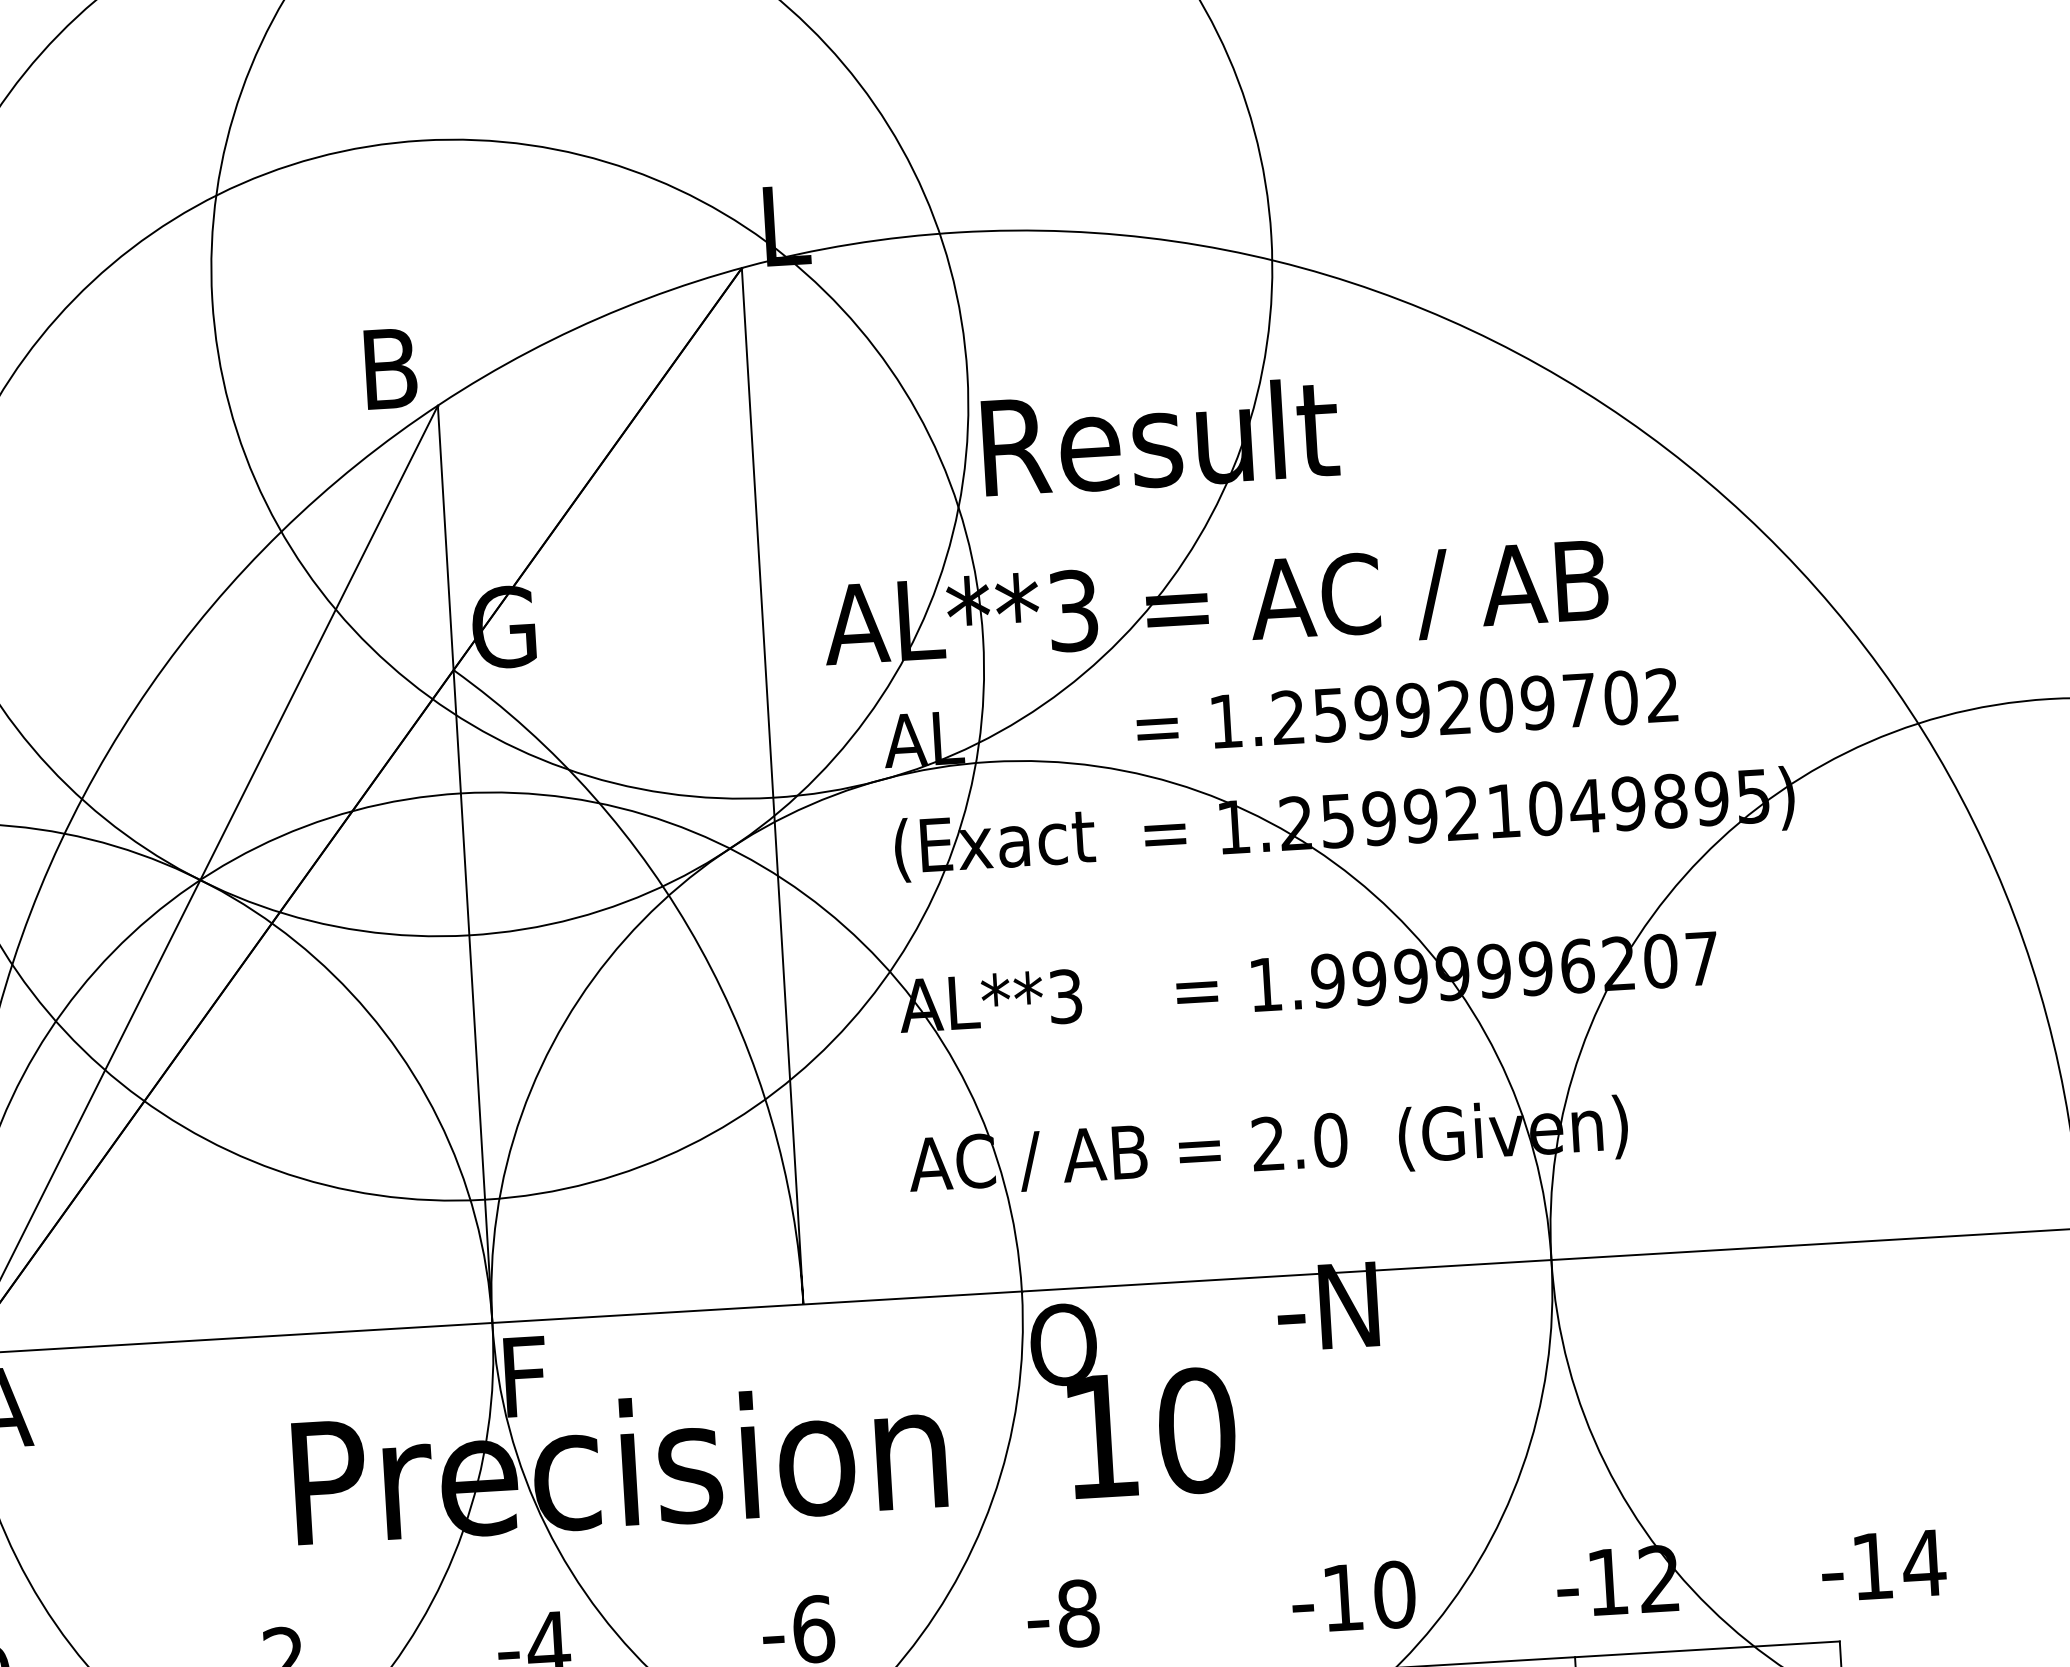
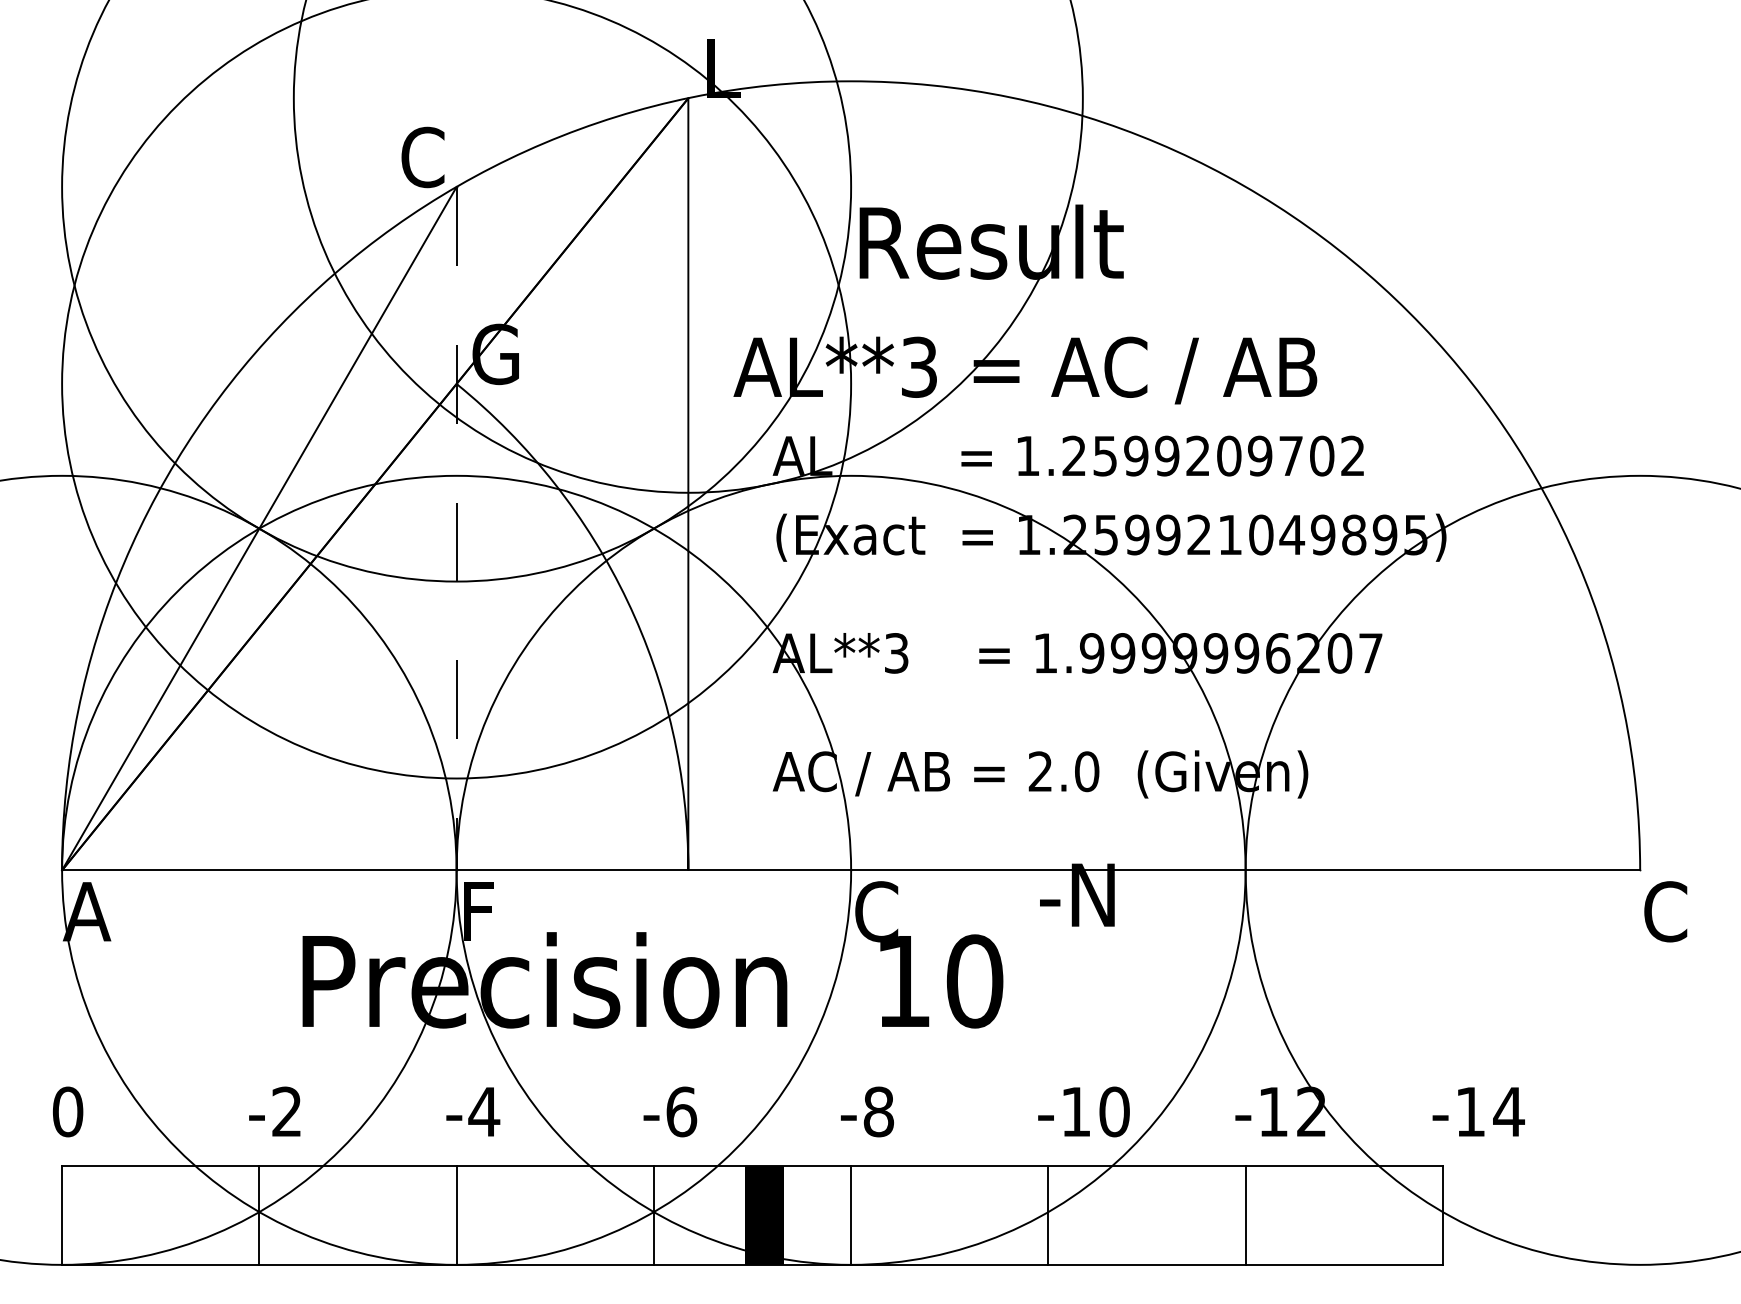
text: (389, 368) -> (422, 157), B -> C
line: (464, 864) -> (456, 528), solid -> dashed
text: (1067, 1344) -> (882, 911), O -> C

